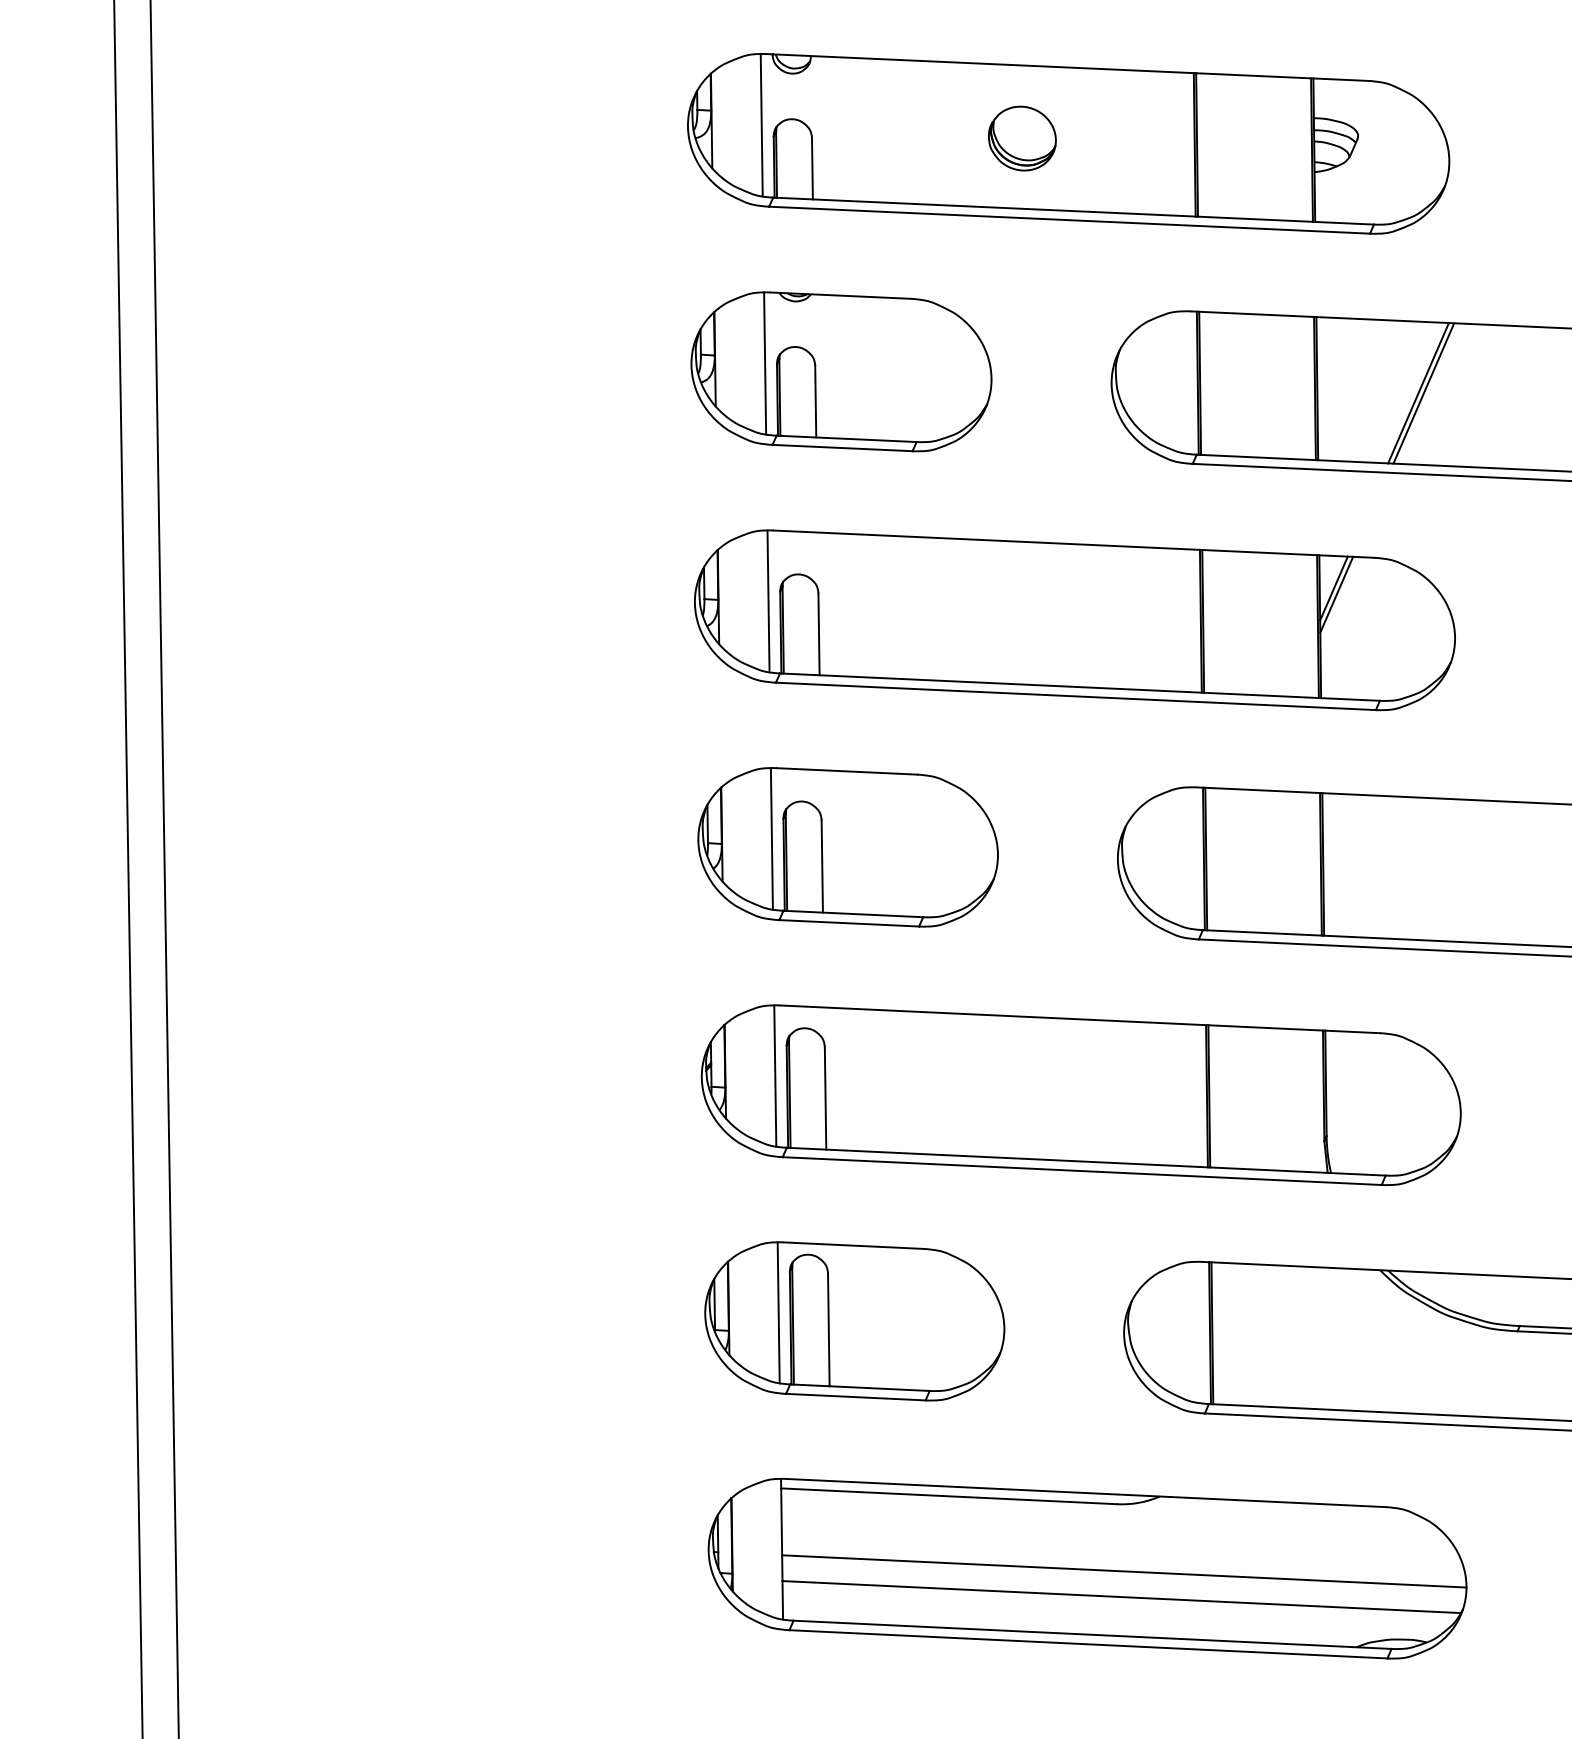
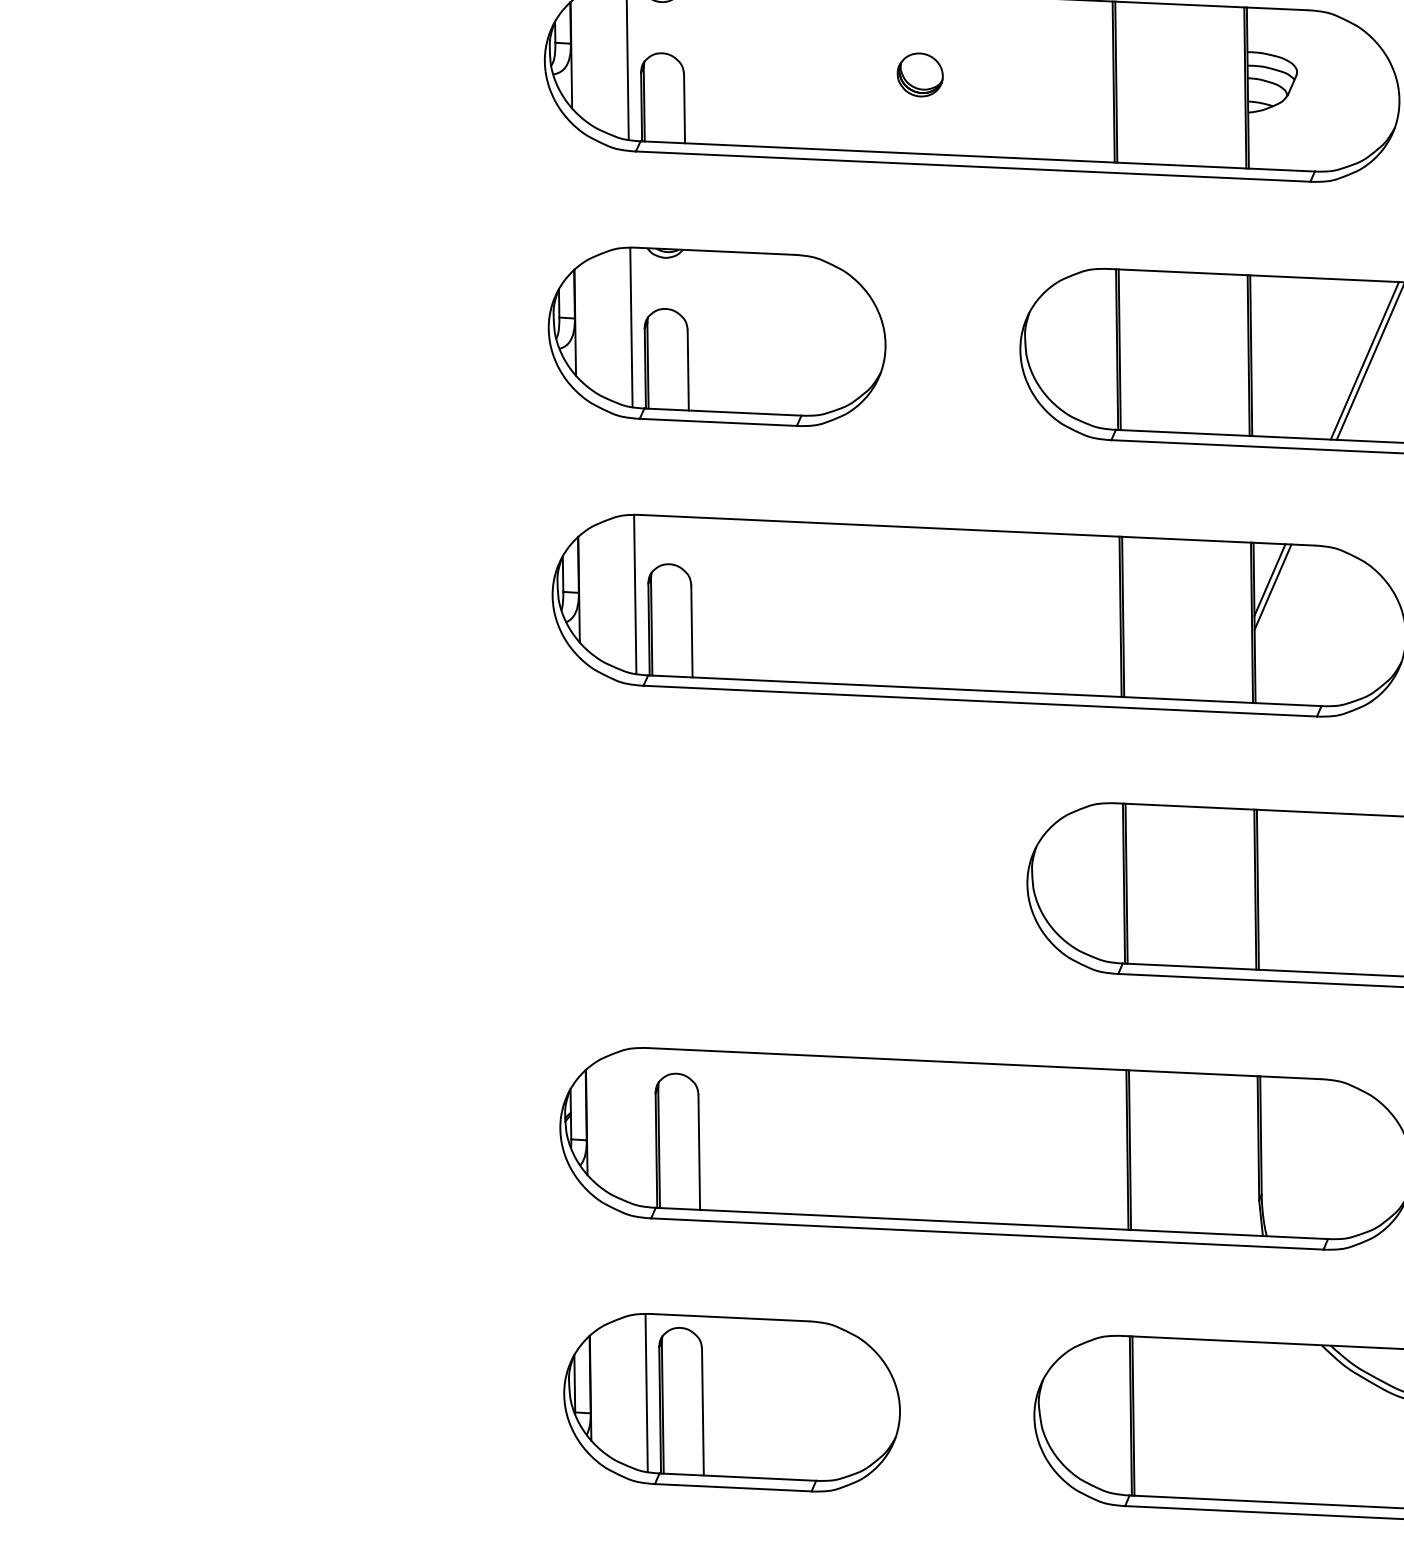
part: (1022, 138) -> (920, 74), size x0.6
part: (847, 847) -> (723, 870), removed
line: (775, 1075) -> (643, 1126), removed

